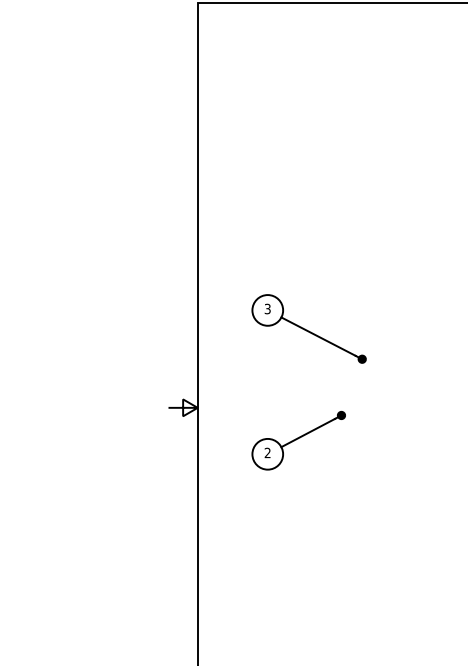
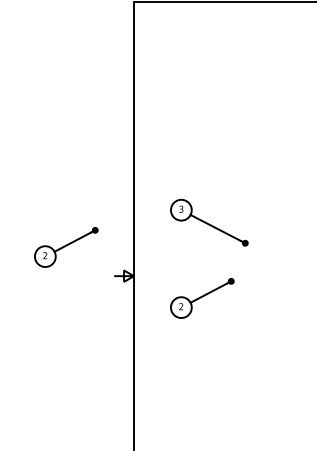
part: (98, 365) -> (66, 247), added

